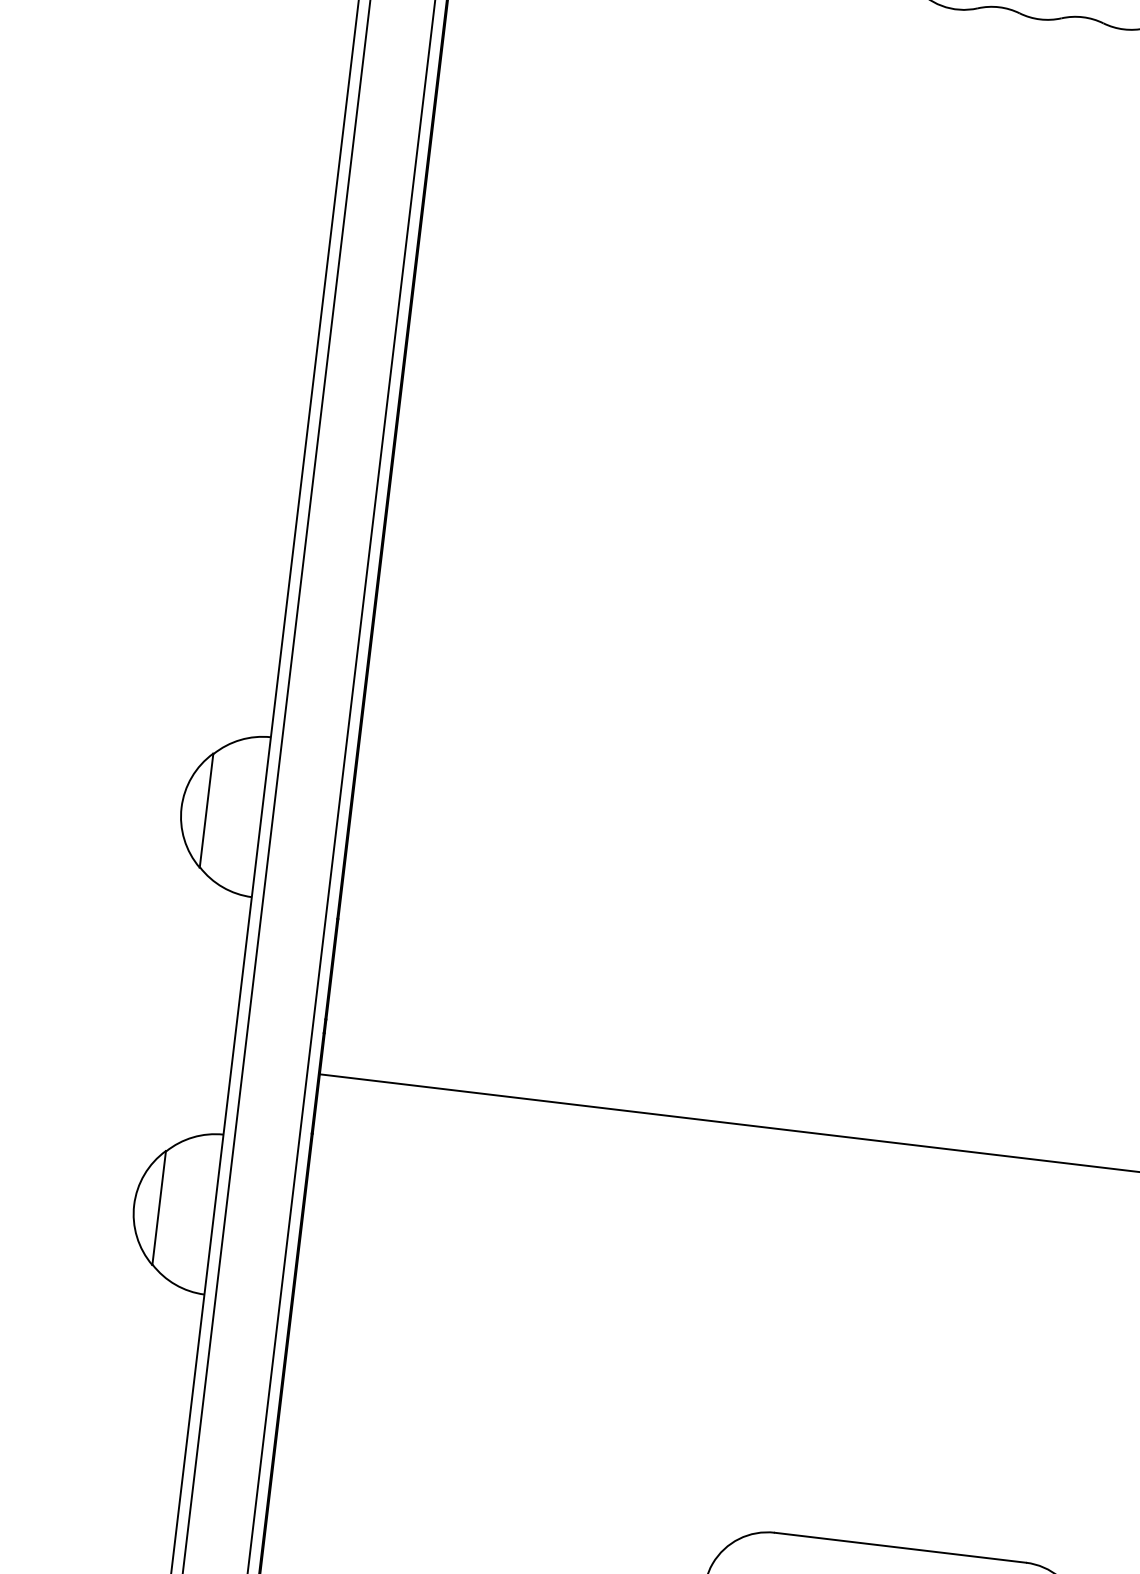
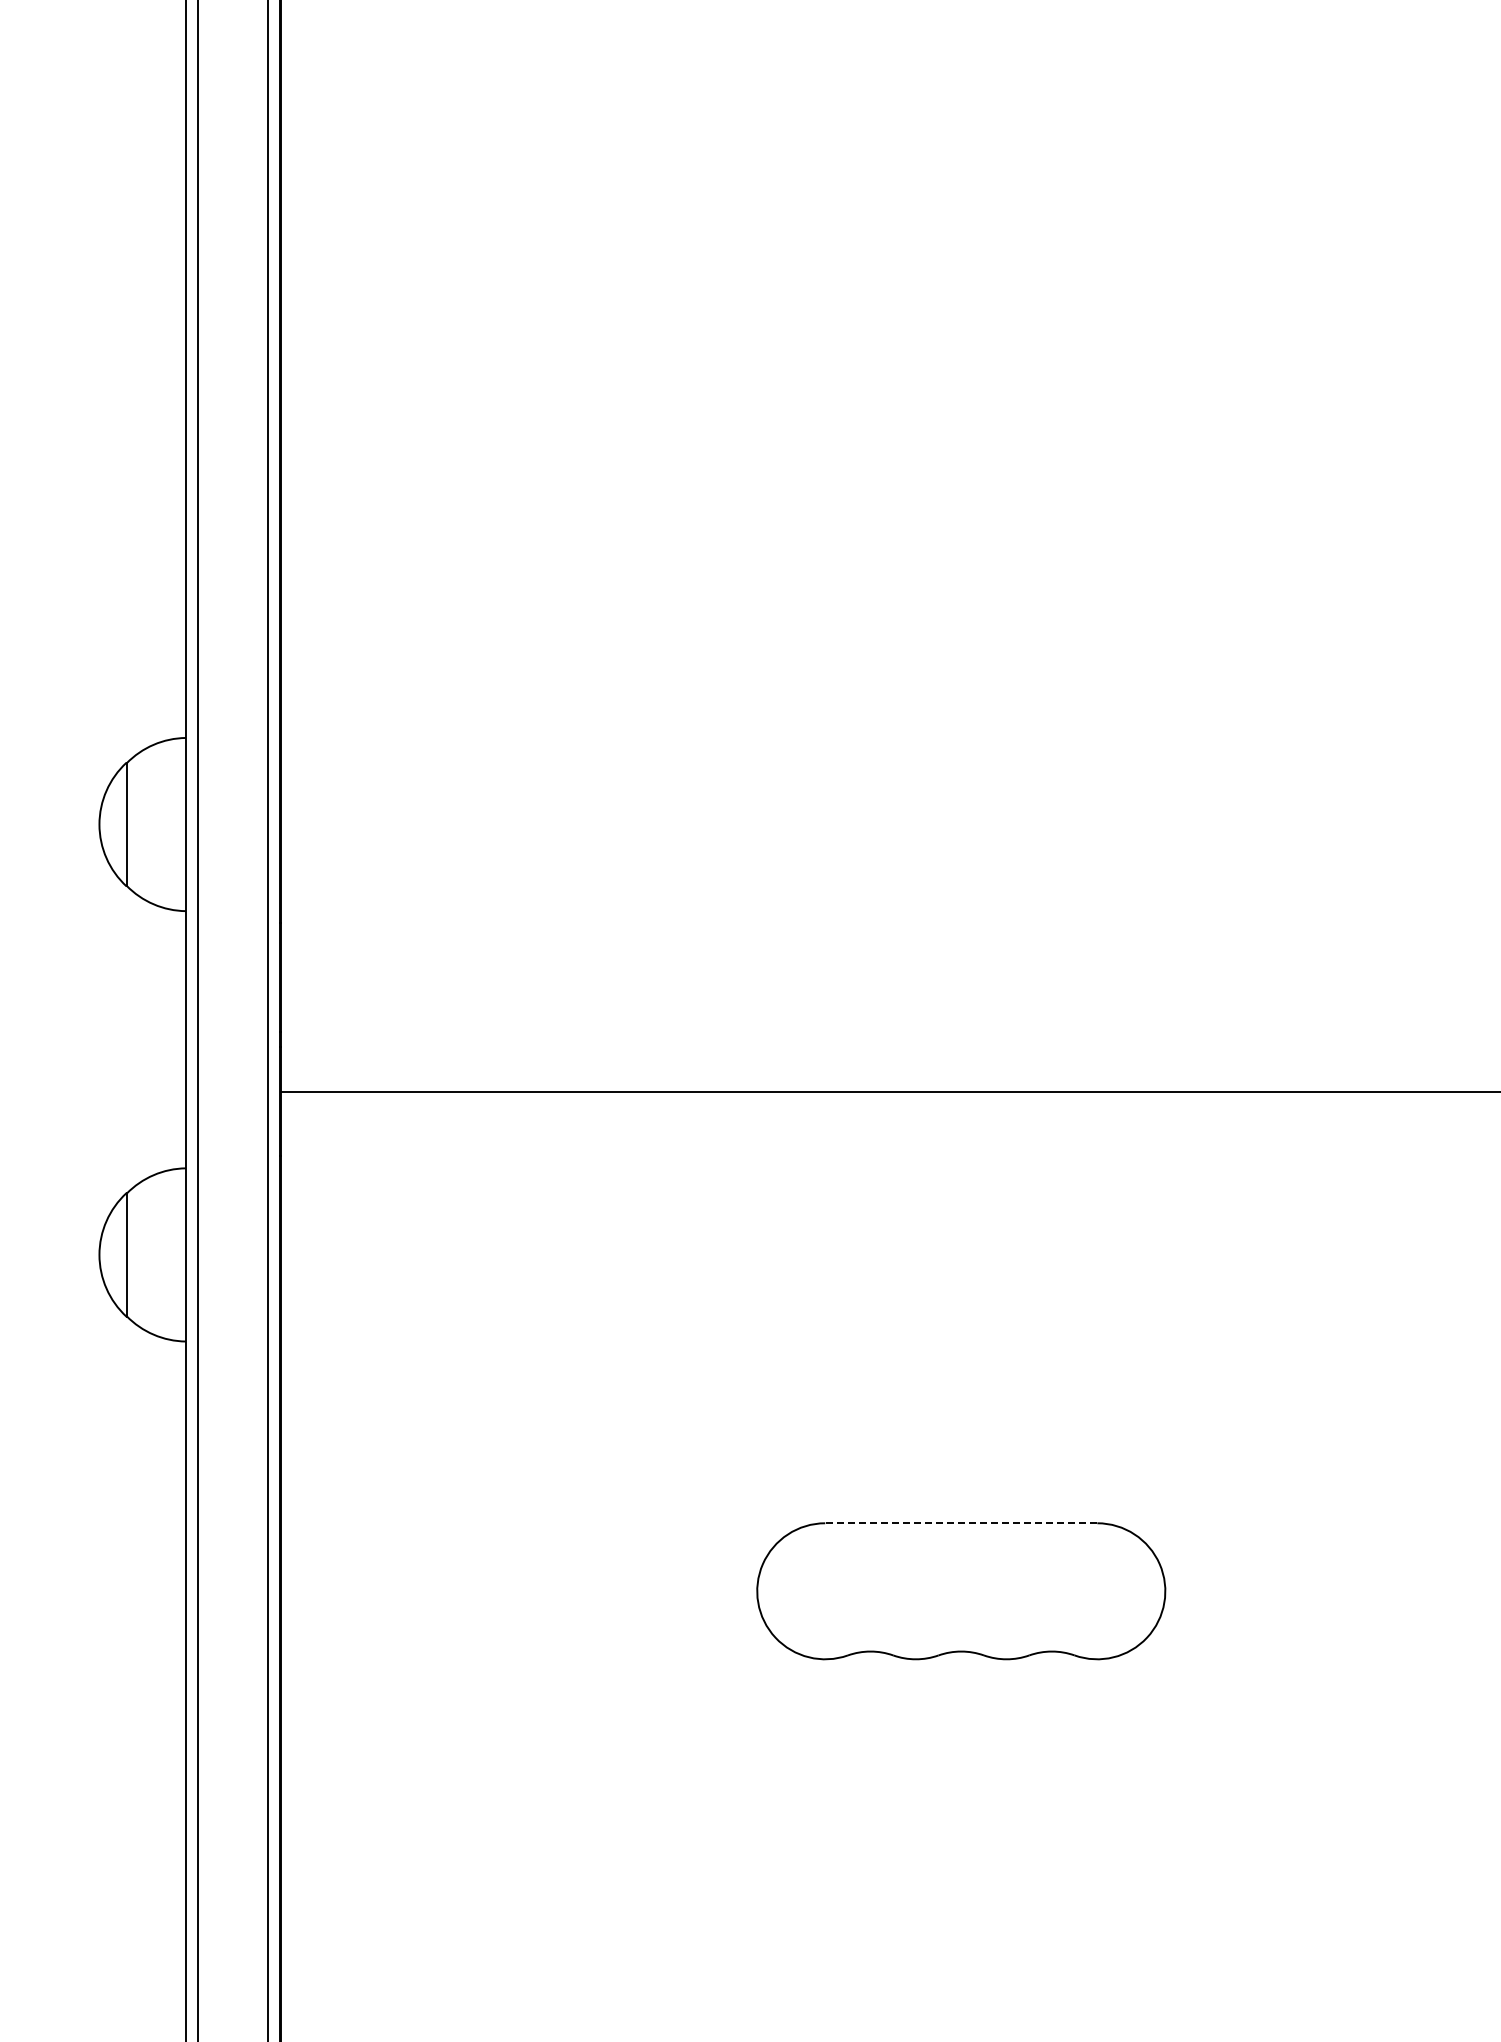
line: (899, 1547) -> (960, 1523), solid -> dashed

